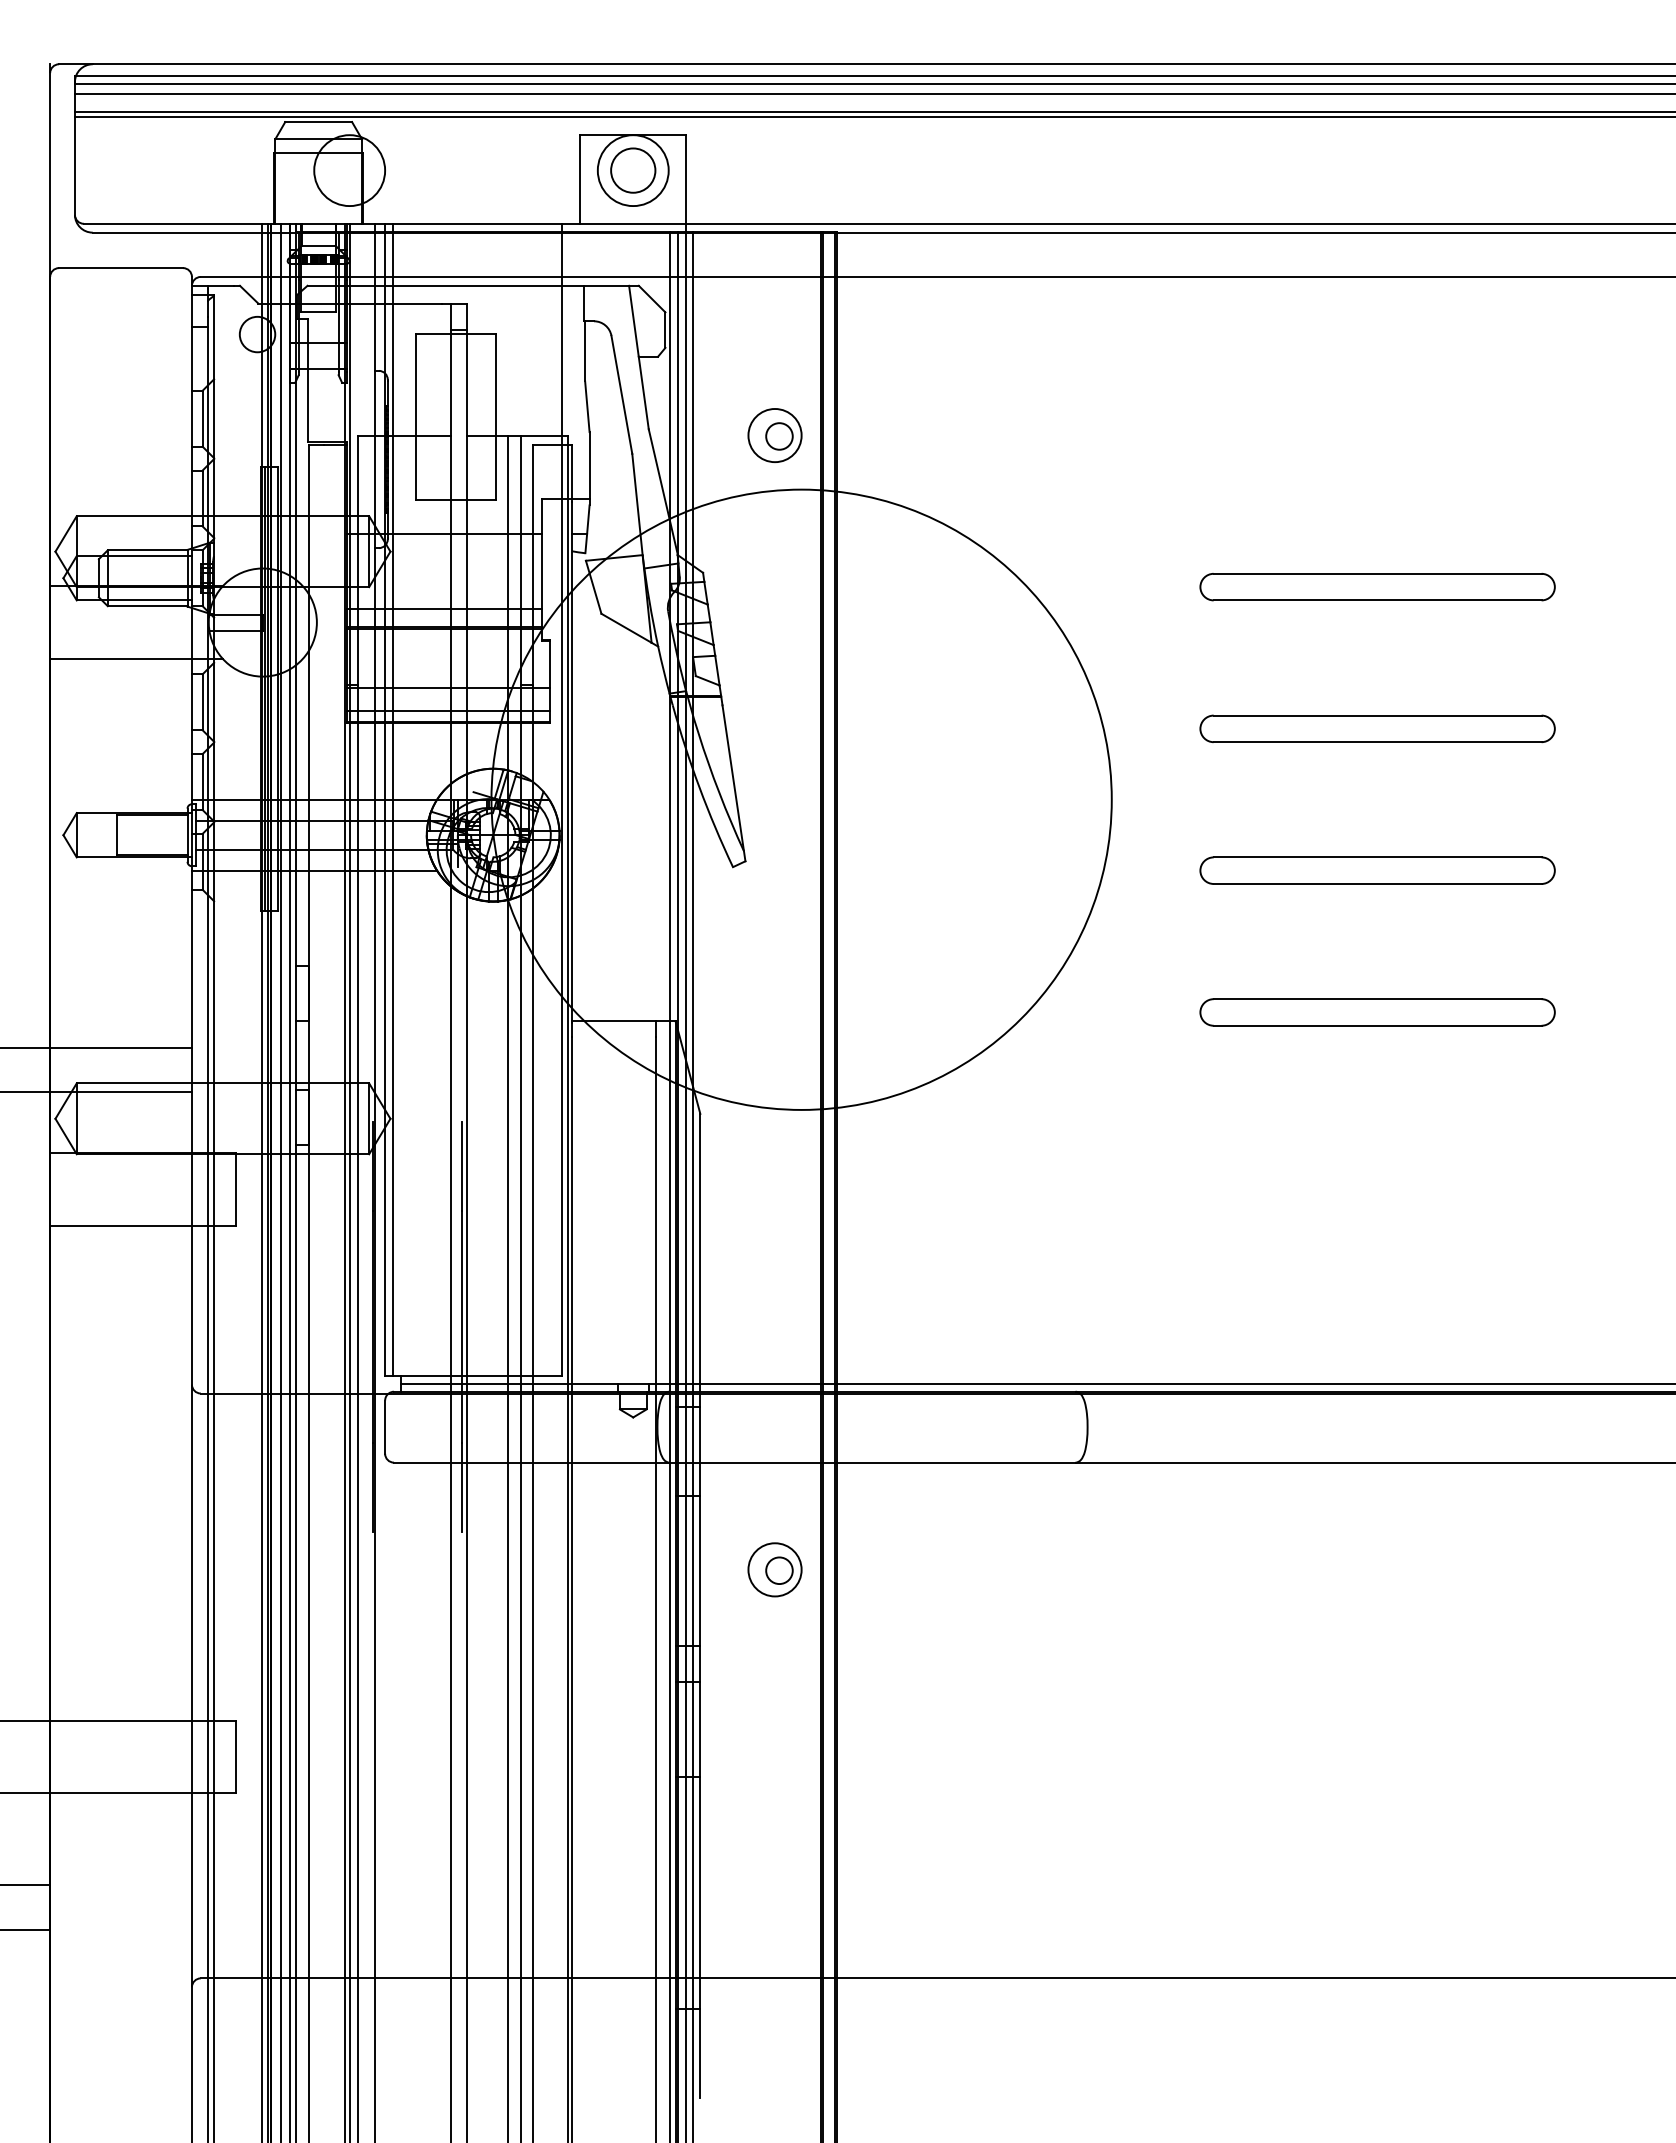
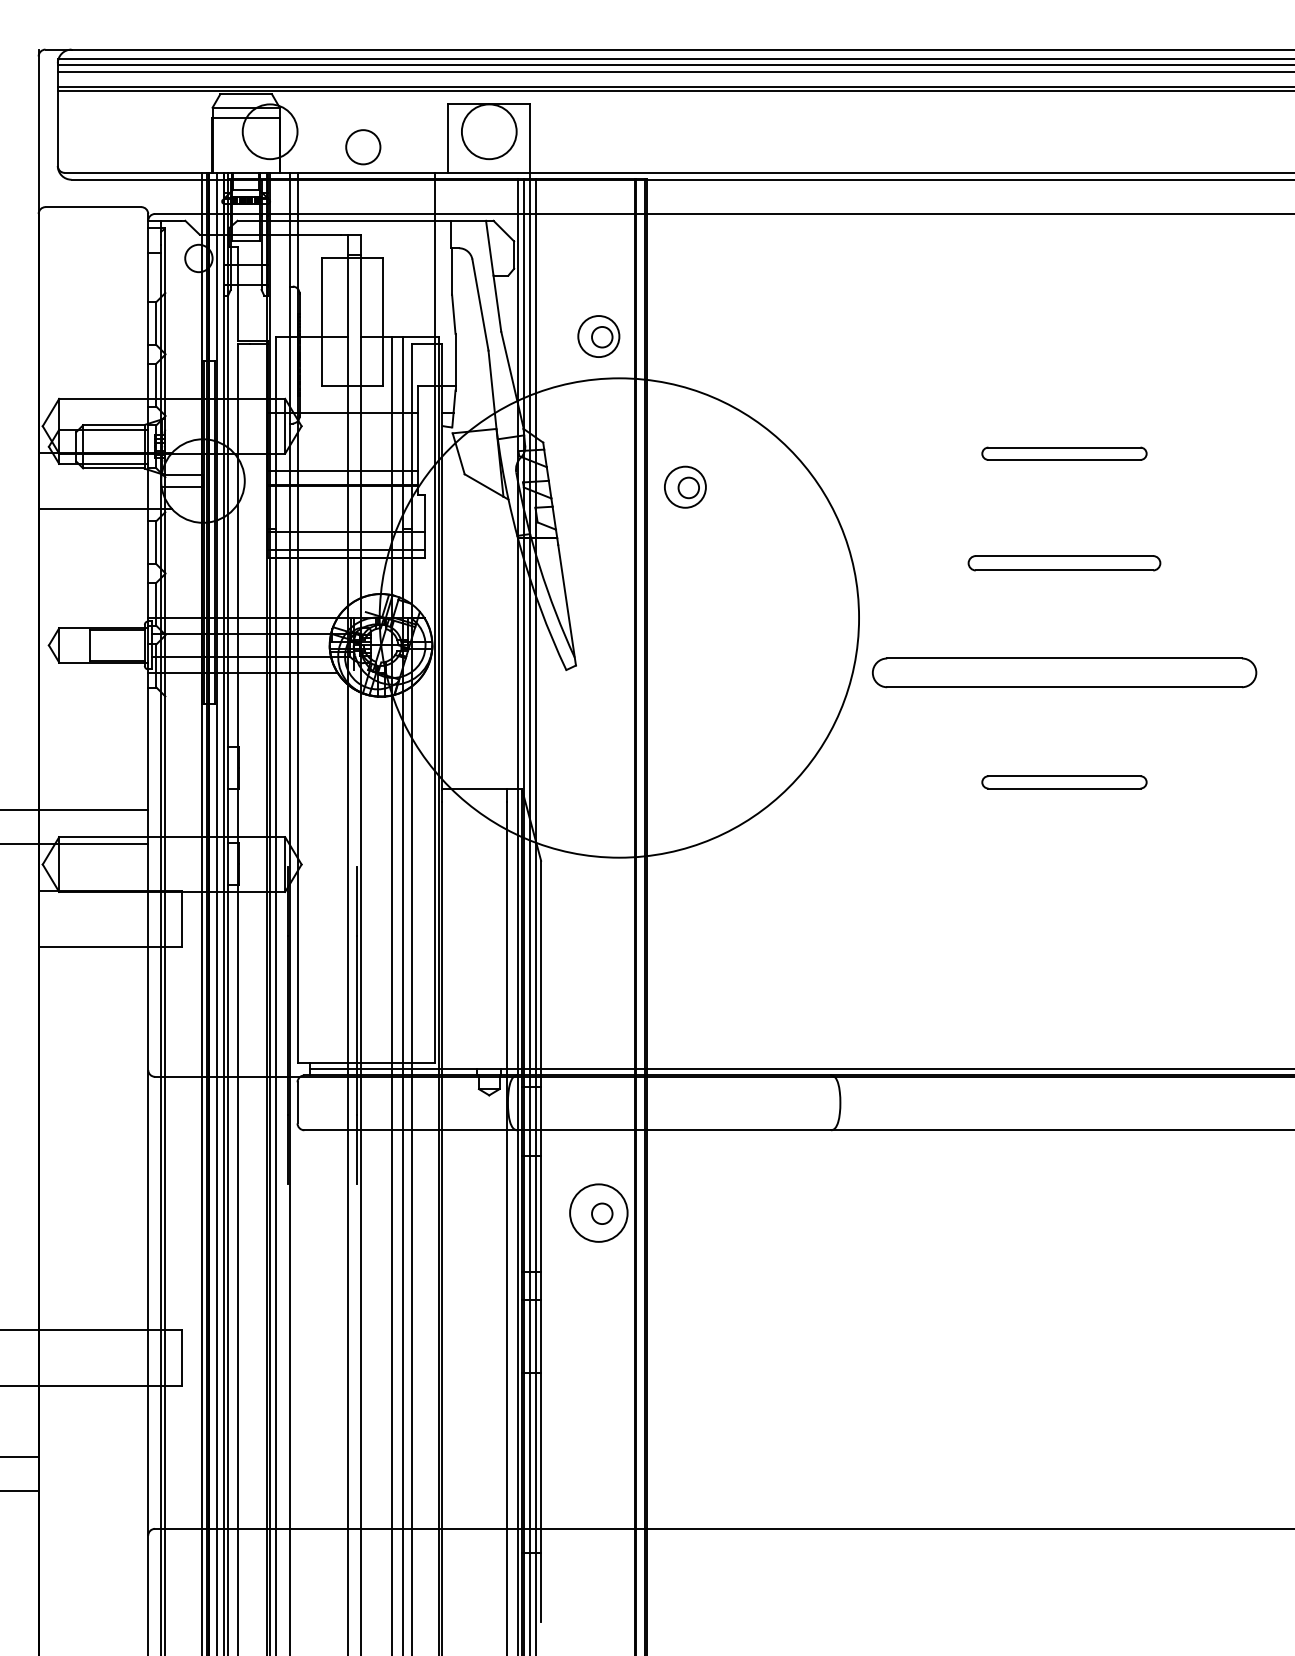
circle: (633, 170) -> (363, 147), moved
part: (1377, 587) -> (1064, 453), size x0.6
part: (886, 630) -> (684, 487), added
part: (1377, 728) -> (1064, 562), size x0.7
line: (393, 799) -> (303, 617), removed
part: (1377, 870) -> (1064, 672), size x1.4
part: (1377, 1012) -> (1064, 782), size x0.6
circle: (774, 1569) -> (598, 1212), size x1.4

